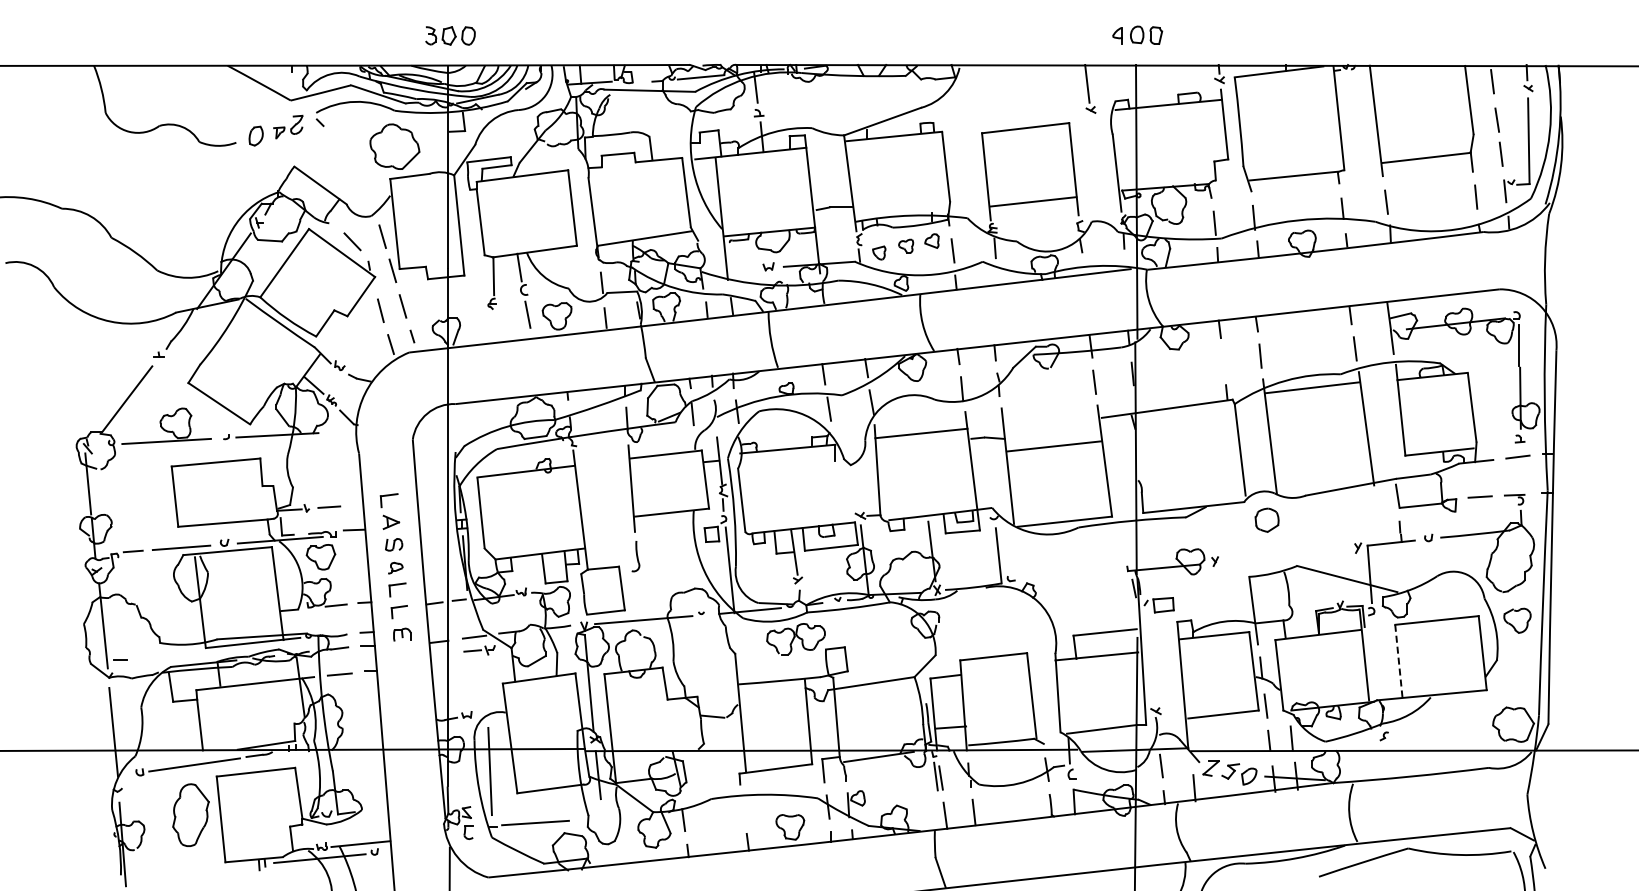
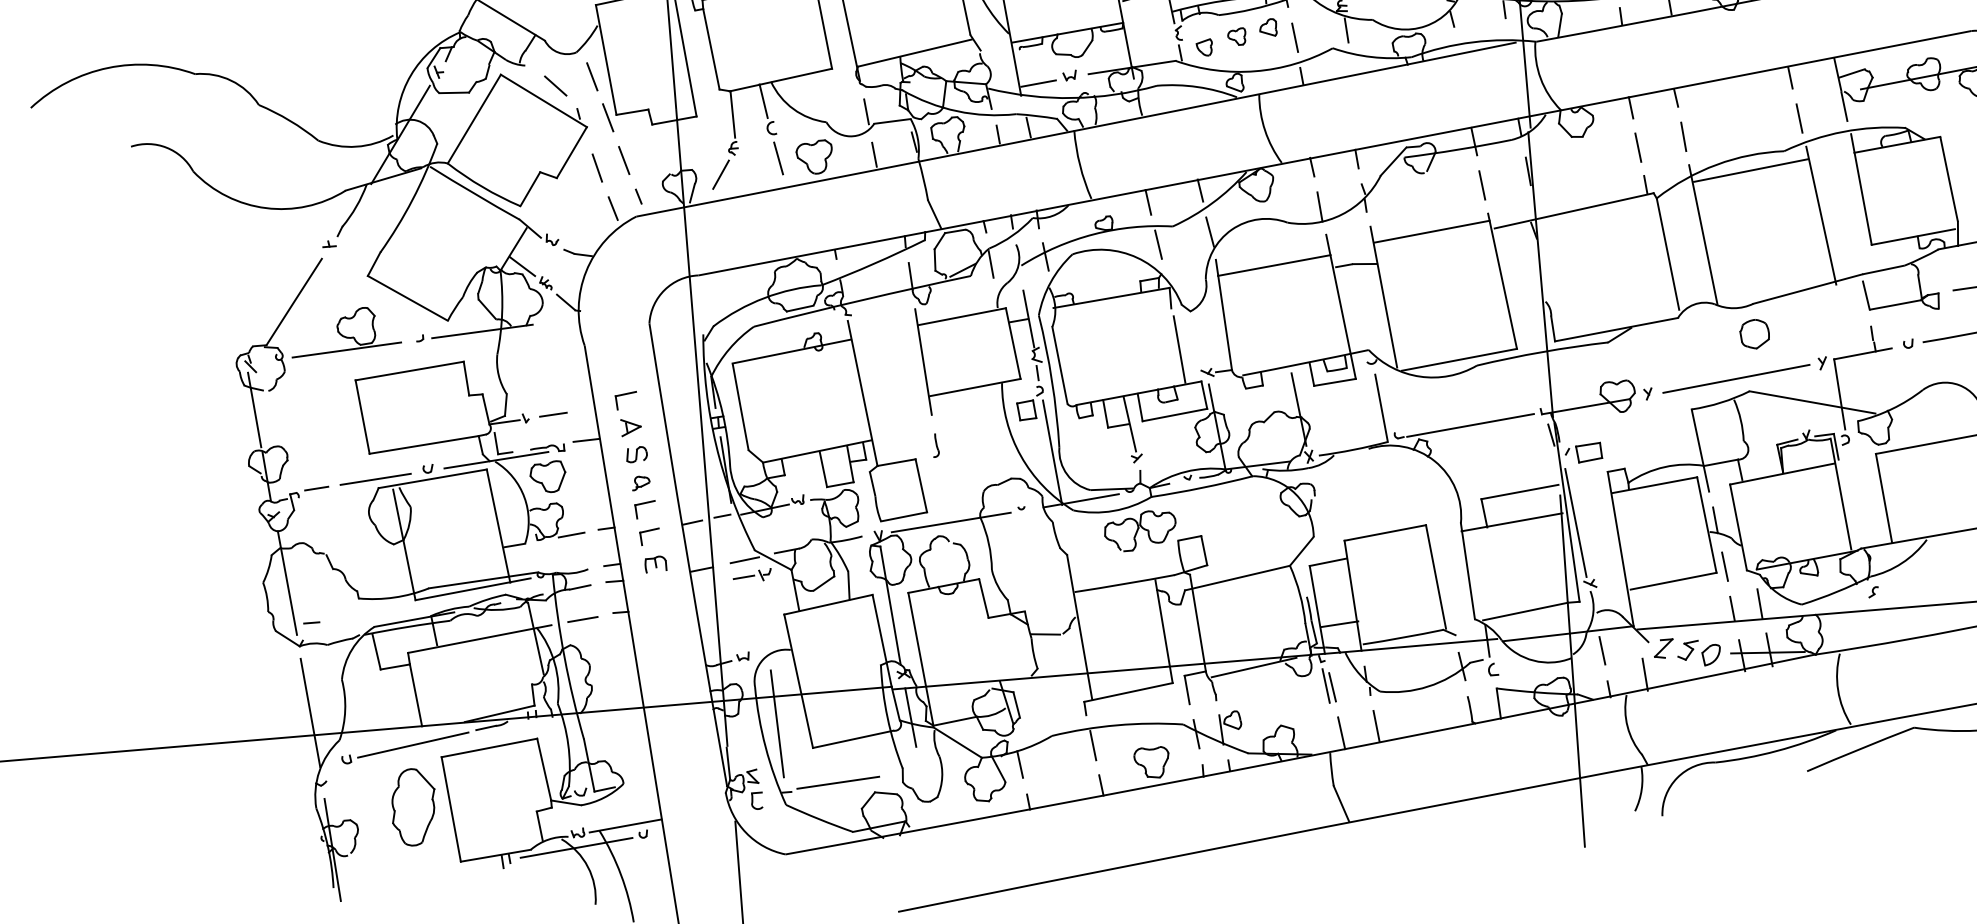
line: (742, 270) -> (1038, 82), added
line: (480, 324) -> (721, 175), added
line: (1222, 361) -> (1637, 147), added
line: (1053, 446) -> (1431, 231), moved
line: (838, 494) -> (1178, 348), added
part: (1266, 519) -> (1753, 333), moved
line: (1287, 554) -> (1736, 378), added
part: (636, 557) -> (936, 446), size x0.62
line: (1069, 575) -> (1470, 425), added
line: (1148, 660) -> (1576, 522), added
line: (1398, 660) -> (1883, 497), dashed -> solid
line: (743, 809) -> (1092, 745), added

